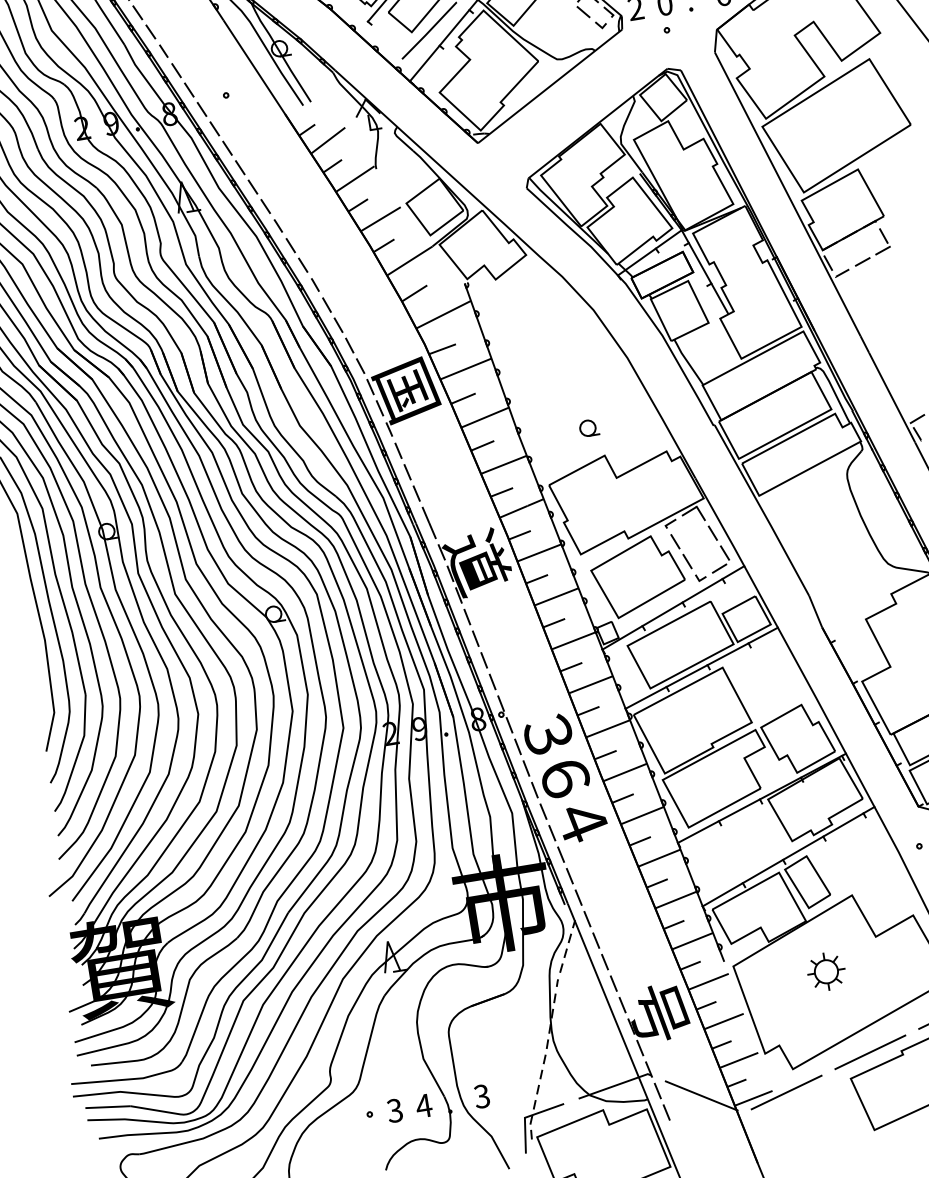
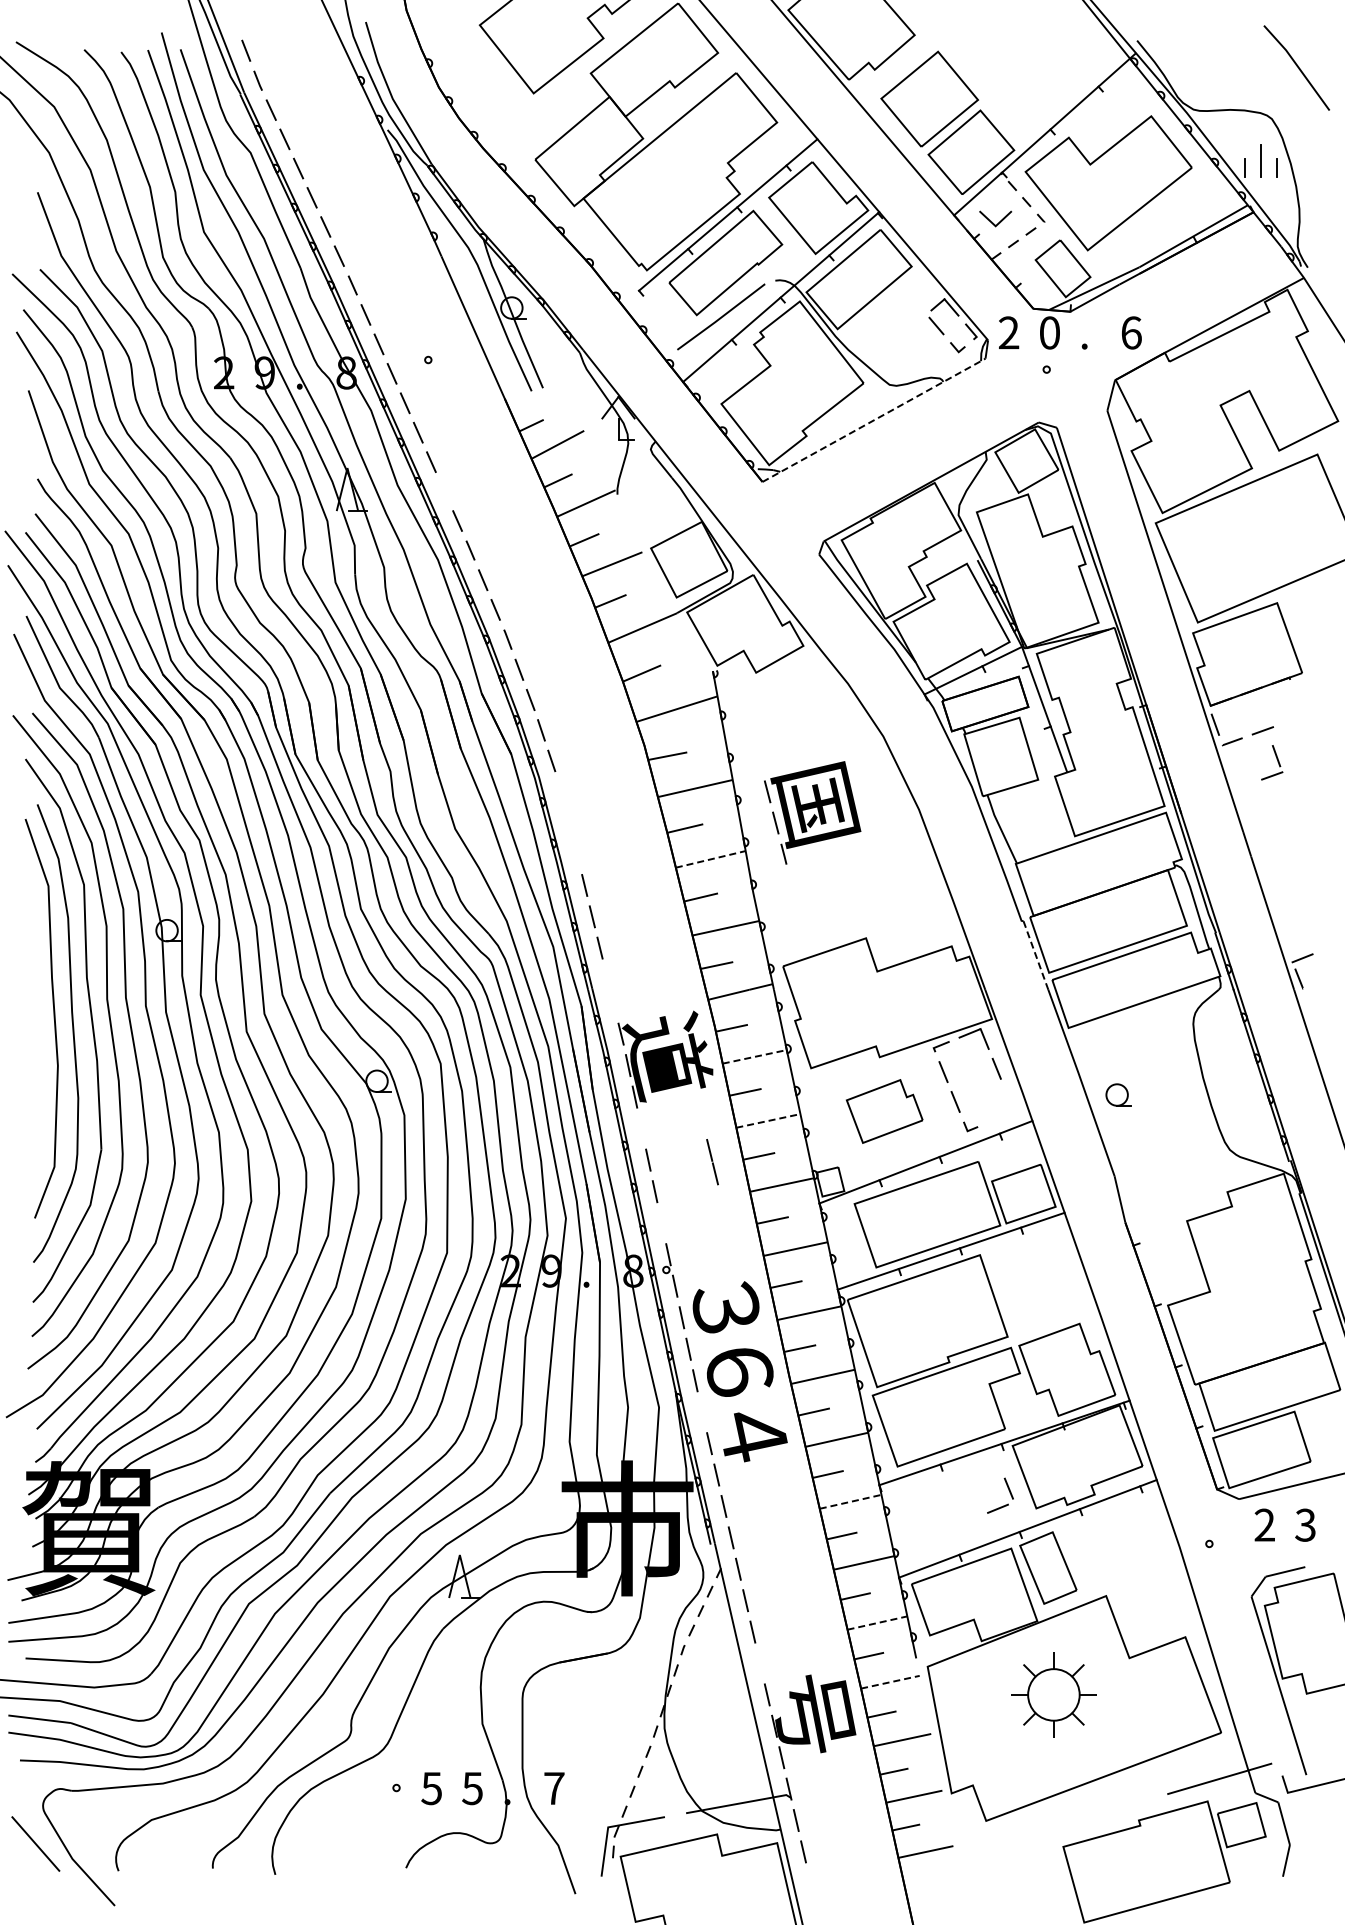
line: (550, 86) -> (874, 420), solid -> dashed
line: (252, 187) -> (444, 491), removed
part: (881, 241) -> (1272, 762), moved
part: (404, 396) -> (812, 812), moved
line: (484, 417) -> (710, 859), solid -> dashed
part: (588, 427) -> (1118, 1094), moved
line: (727, 448) -> (1035, 955), solid -> dashed
line: (429, 523) -> (712, 1162), moved
line: (539, 552) -> (754, 1056), solid -> dashed
part: (725, 556) -> (1009, 1493), moved
part: (638, 576) -> (884, 1111), size x0.6
line: (556, 596) -> (768, 1120), solid -> dashed
line: (467, 617) -> (641, 1128), removed
line: (492, 681) -> (661, 1222), removed
line: (542, 811) -> (701, 1411), removed
line: (659, 857) -> (850, 1501), solid -> dashed
line: (692, 941) -> (877, 1623), solid -> dashed
part: (826, 971) -> (1053, 1694), size x1.6
line: (708, 981) -> (890, 1682), solid -> dashed
line: (613, 983) -> (759, 1663), removed
line: (870, 1052) -> (1095, 1815), removed
line: (786, 1092) -> (971, 1851), removed
text: (481, 1096) -> (553, 1788), 3 -> 7
line: (701, 1096) -> (855, 1837), removed
text: (423, 1105) -> (472, 1788), 4 -> 5
text: (394, 1110) -> (431, 1788), 3 -> 5

